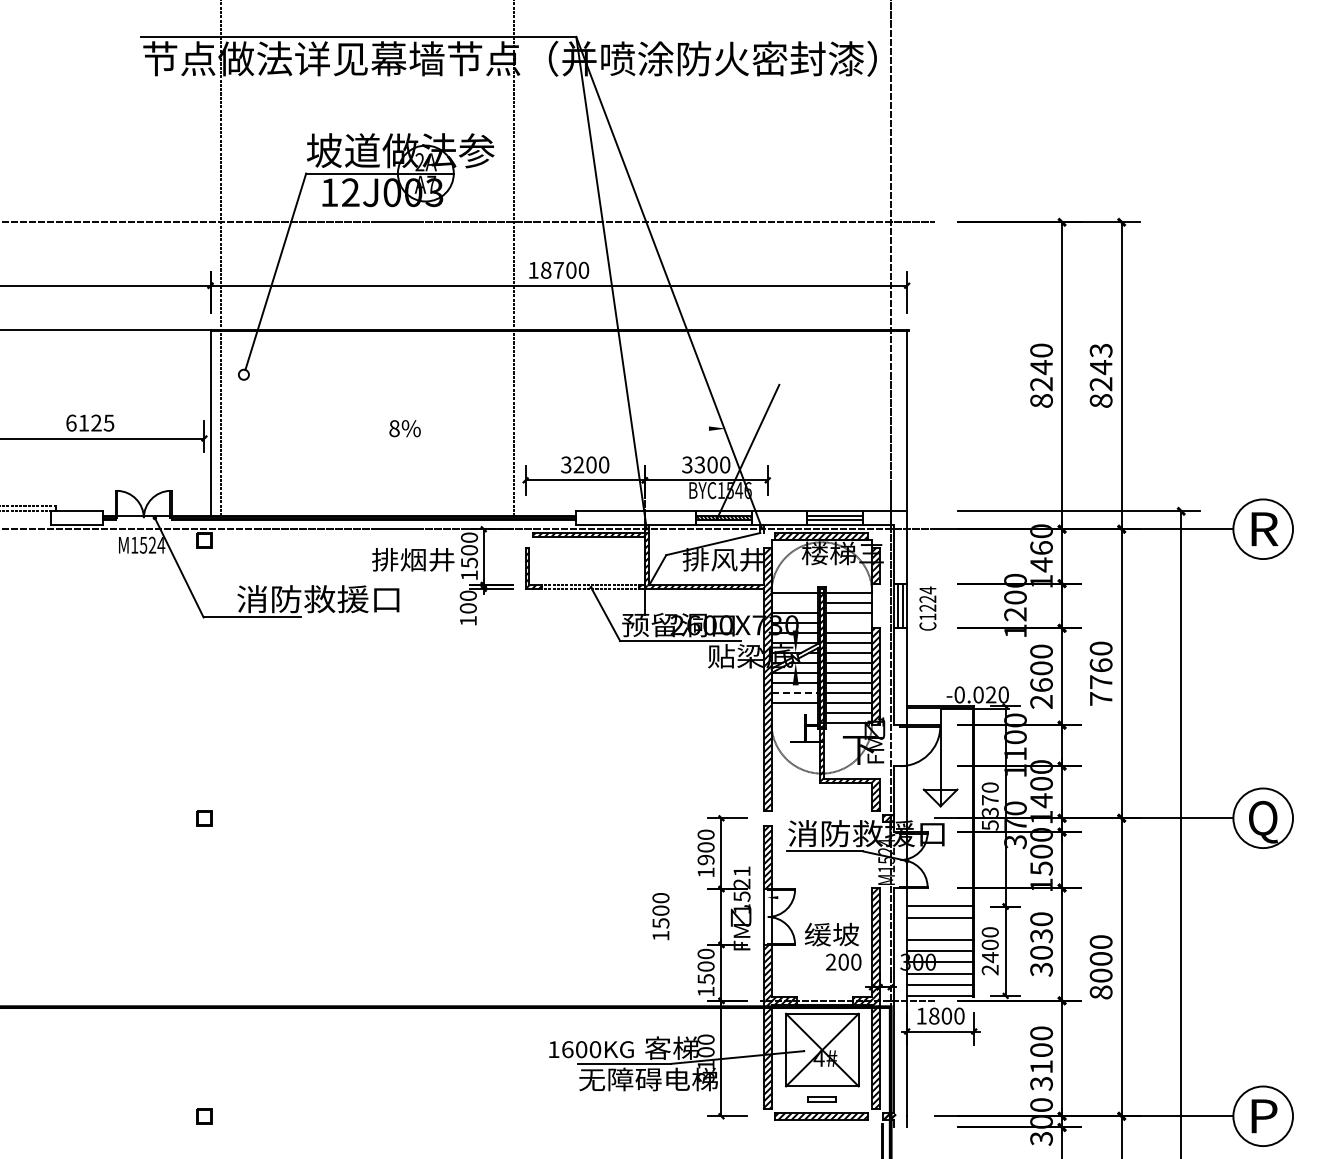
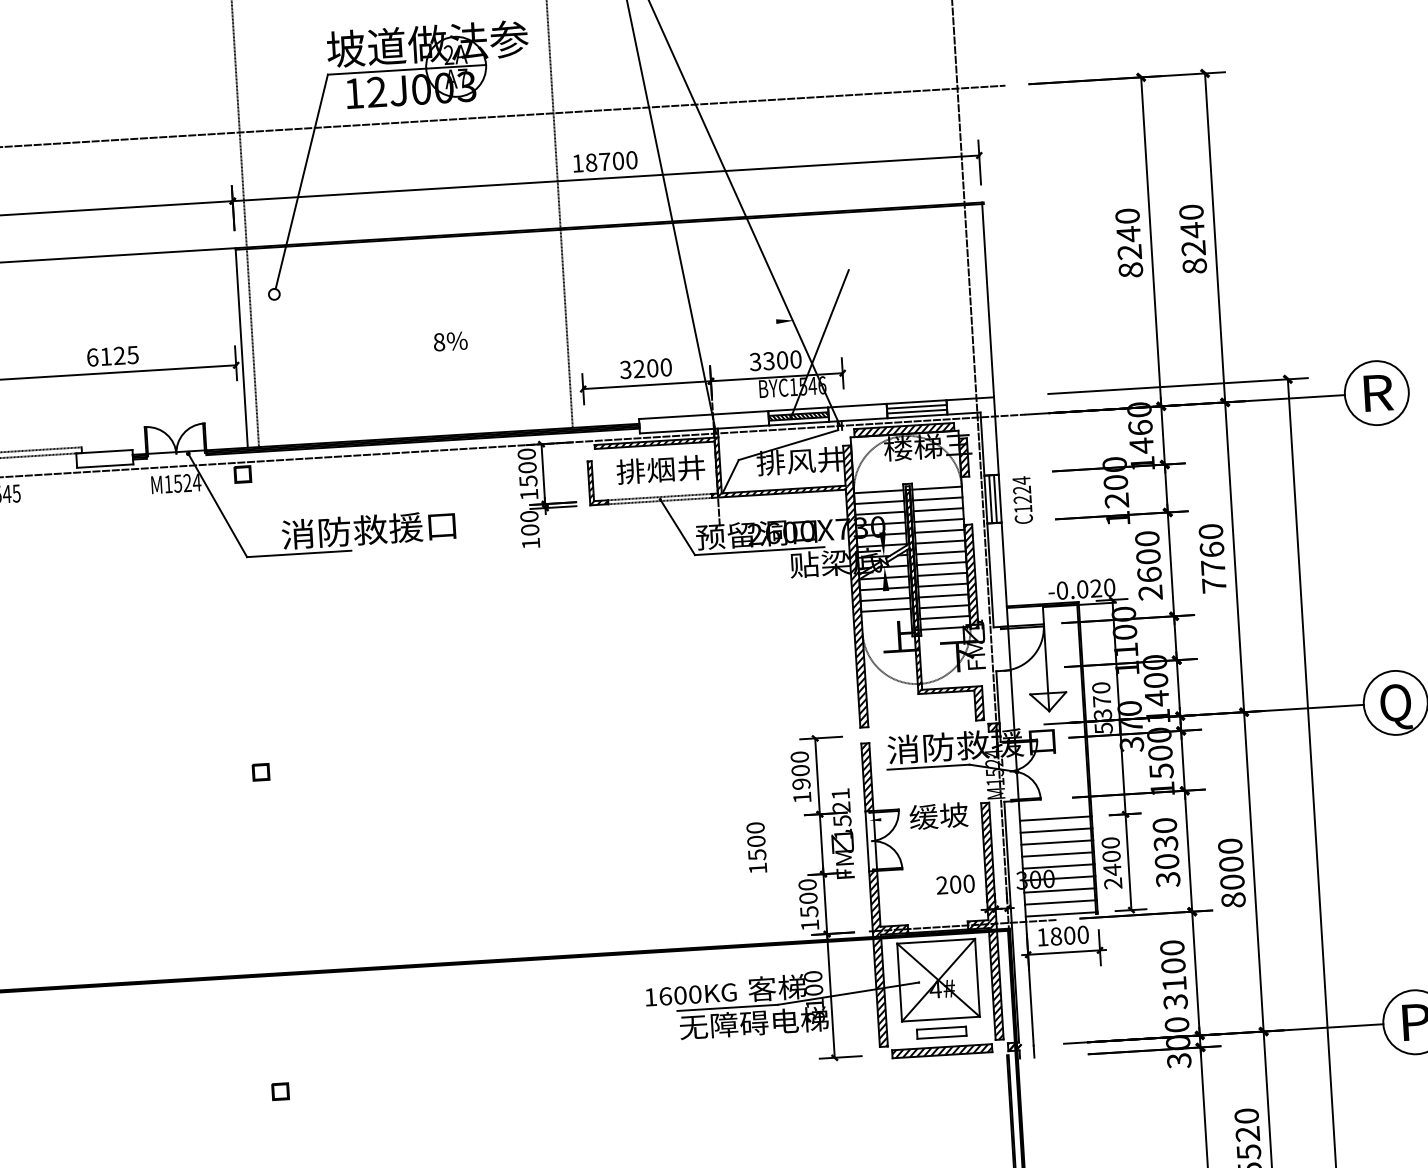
text: (1100, 350) -> (1190, 212), 8243 -> 8240
text: (413, 559) -> (661, 469), moved
line: (794, 602) -> (879, 502), added
line: (848, 622) -> (938, 520), added
line: (795, 693) -> (886, 599), dashed -> solid
line: (940, 928) -> (1057, 842), added
text: (831, 934) -> (938, 816), moved
part: (821, 1098) -> (940, 1032), size x1.67

